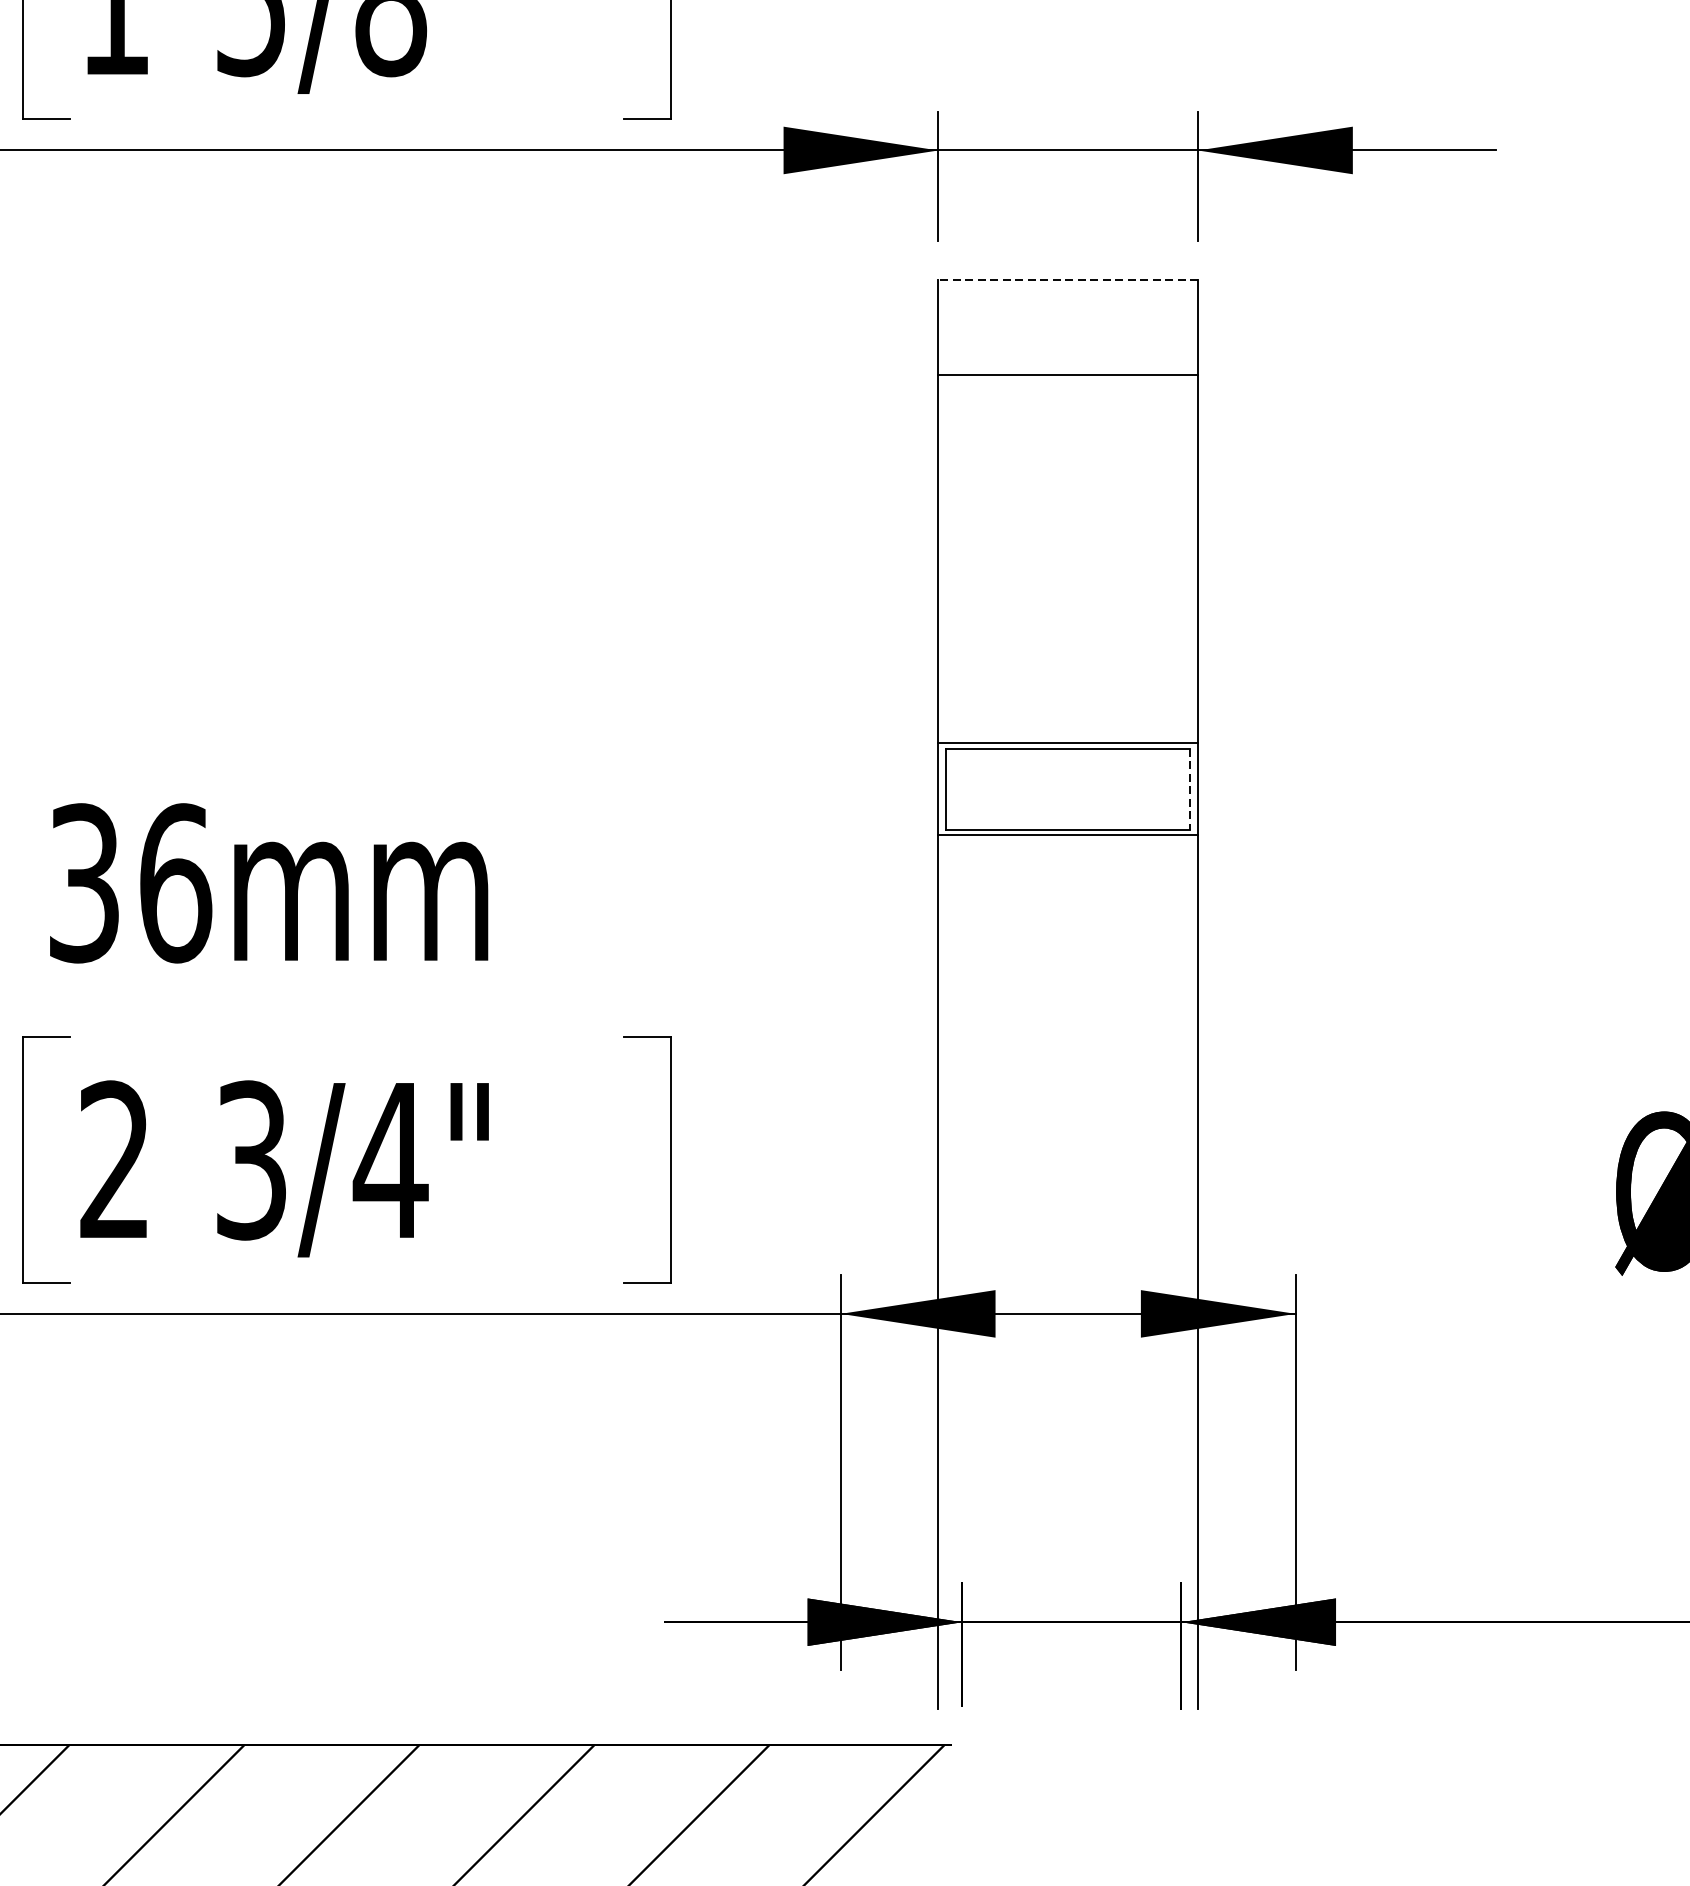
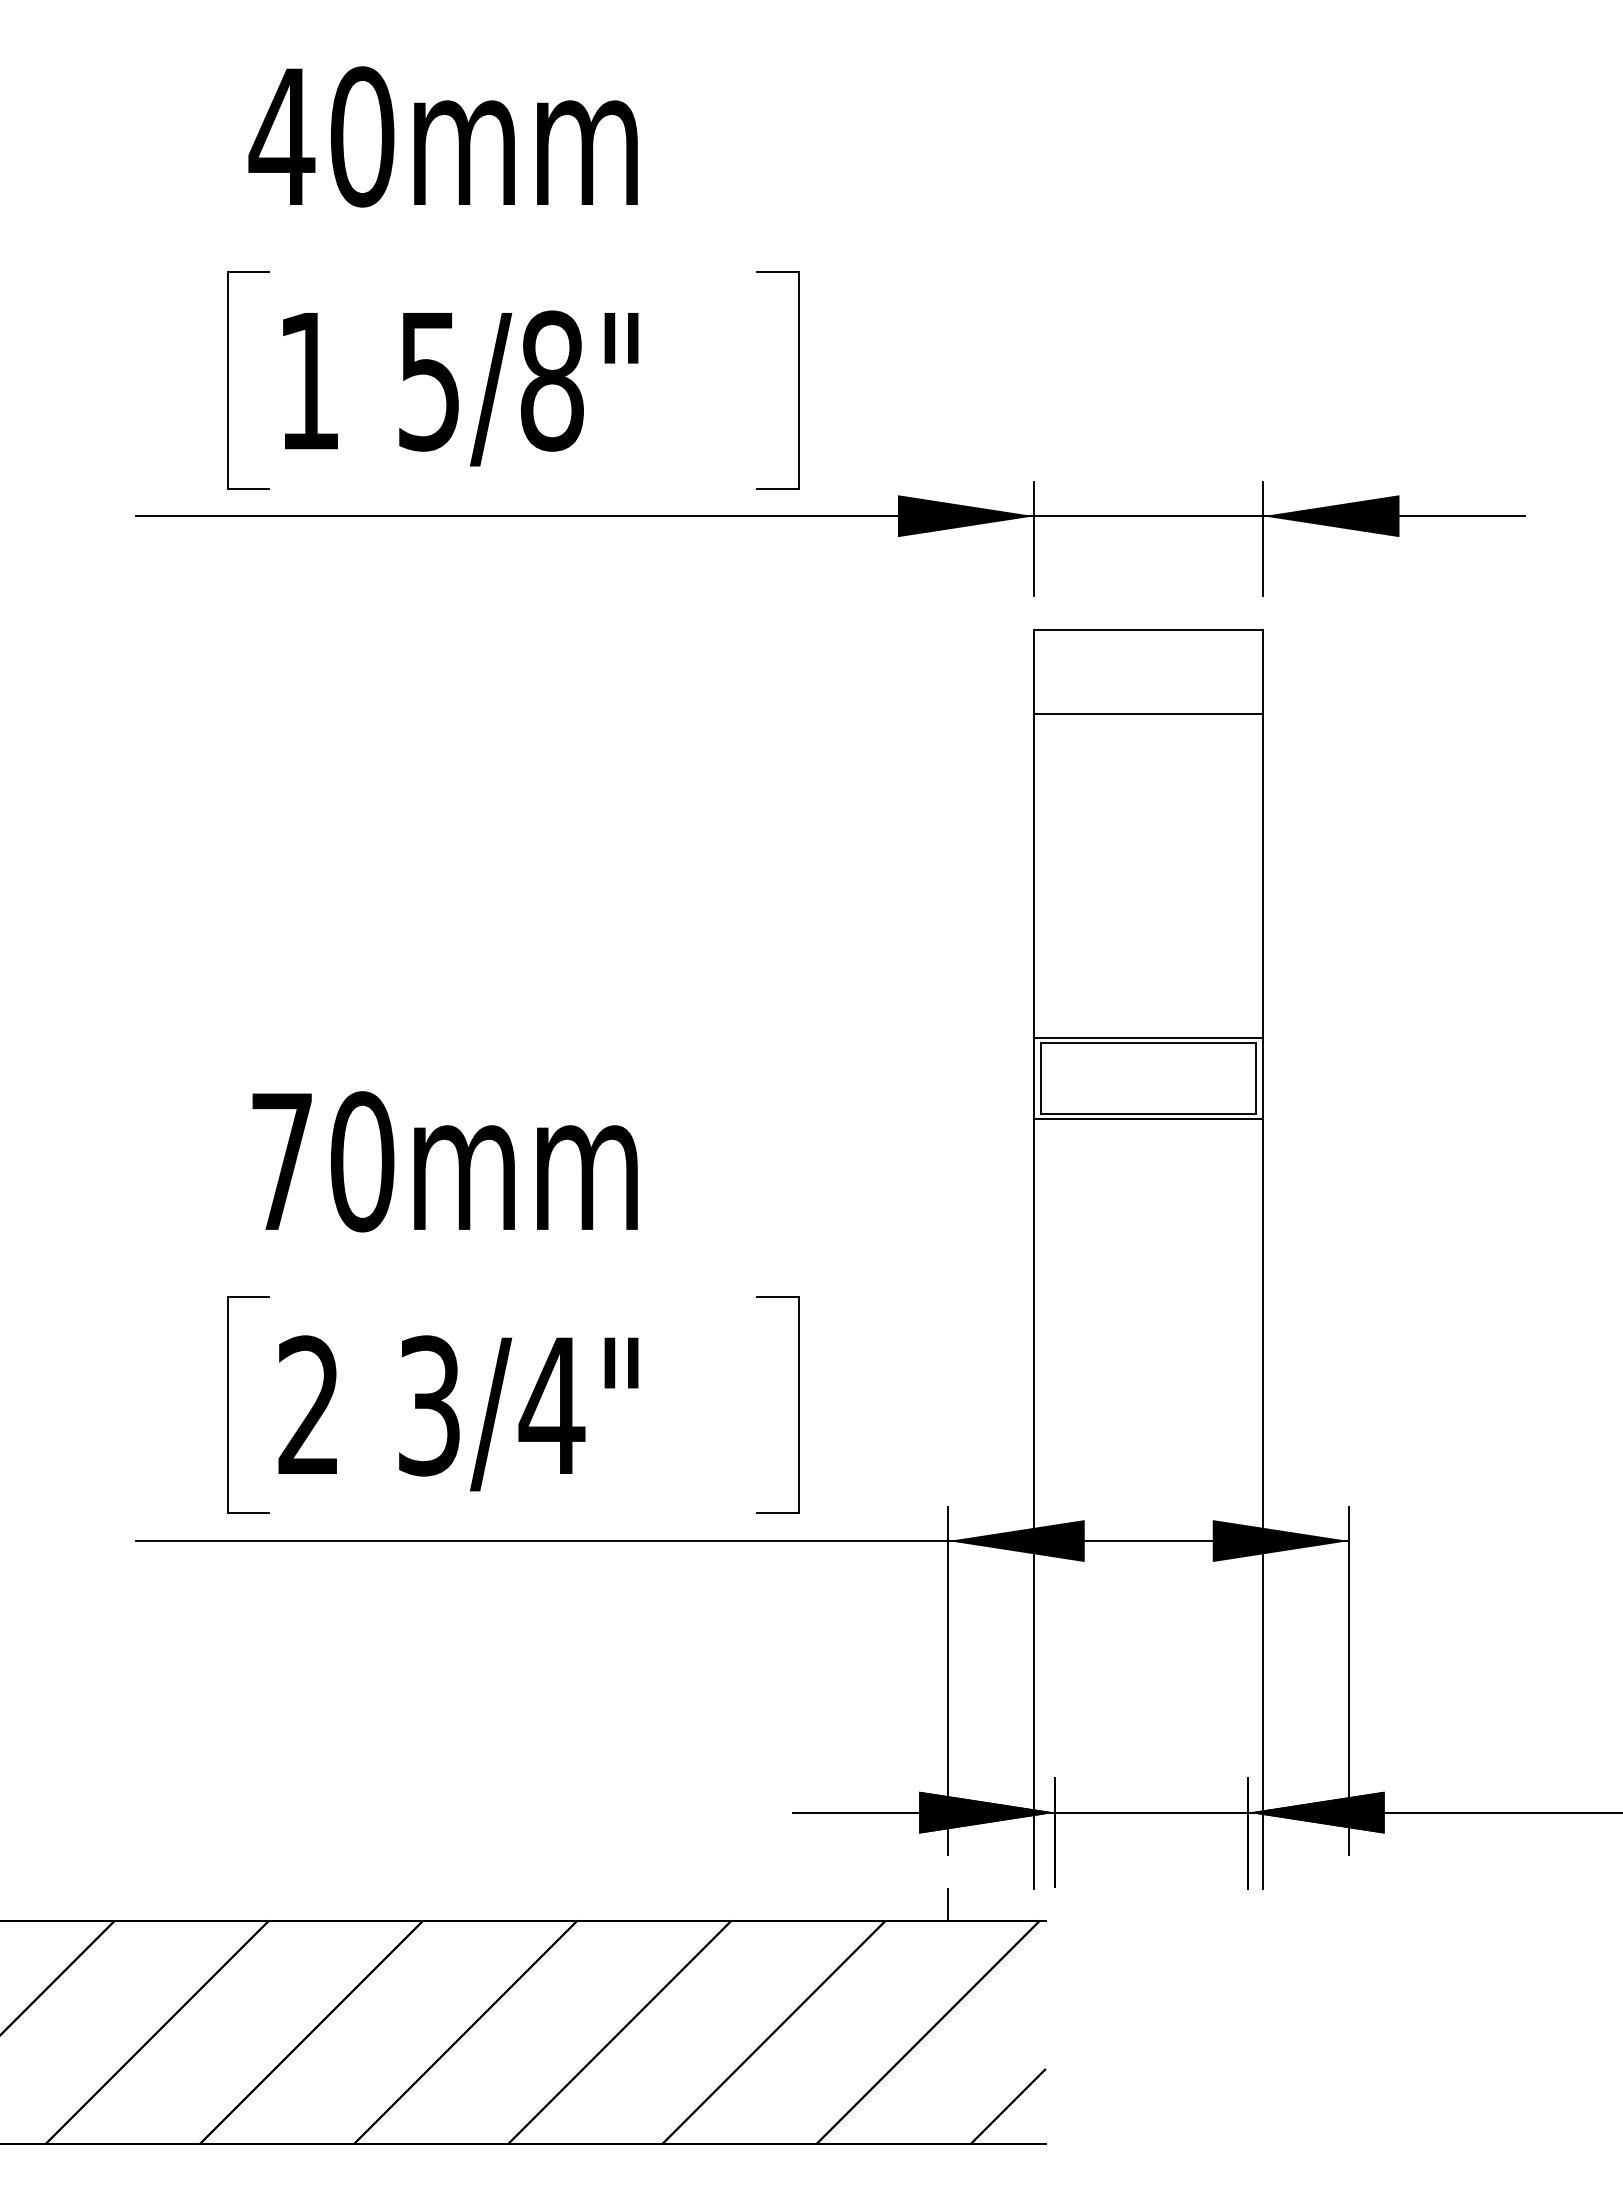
line: (1067, 280) -> (1148, 630), dashed -> solid
line: (1190, 788) -> (1256, 1078), dashed -> solid
text: (130, 883) -> (322, 1161), 36mm -> 70mm
line: (840, 1726) -> (948, 1904), added

